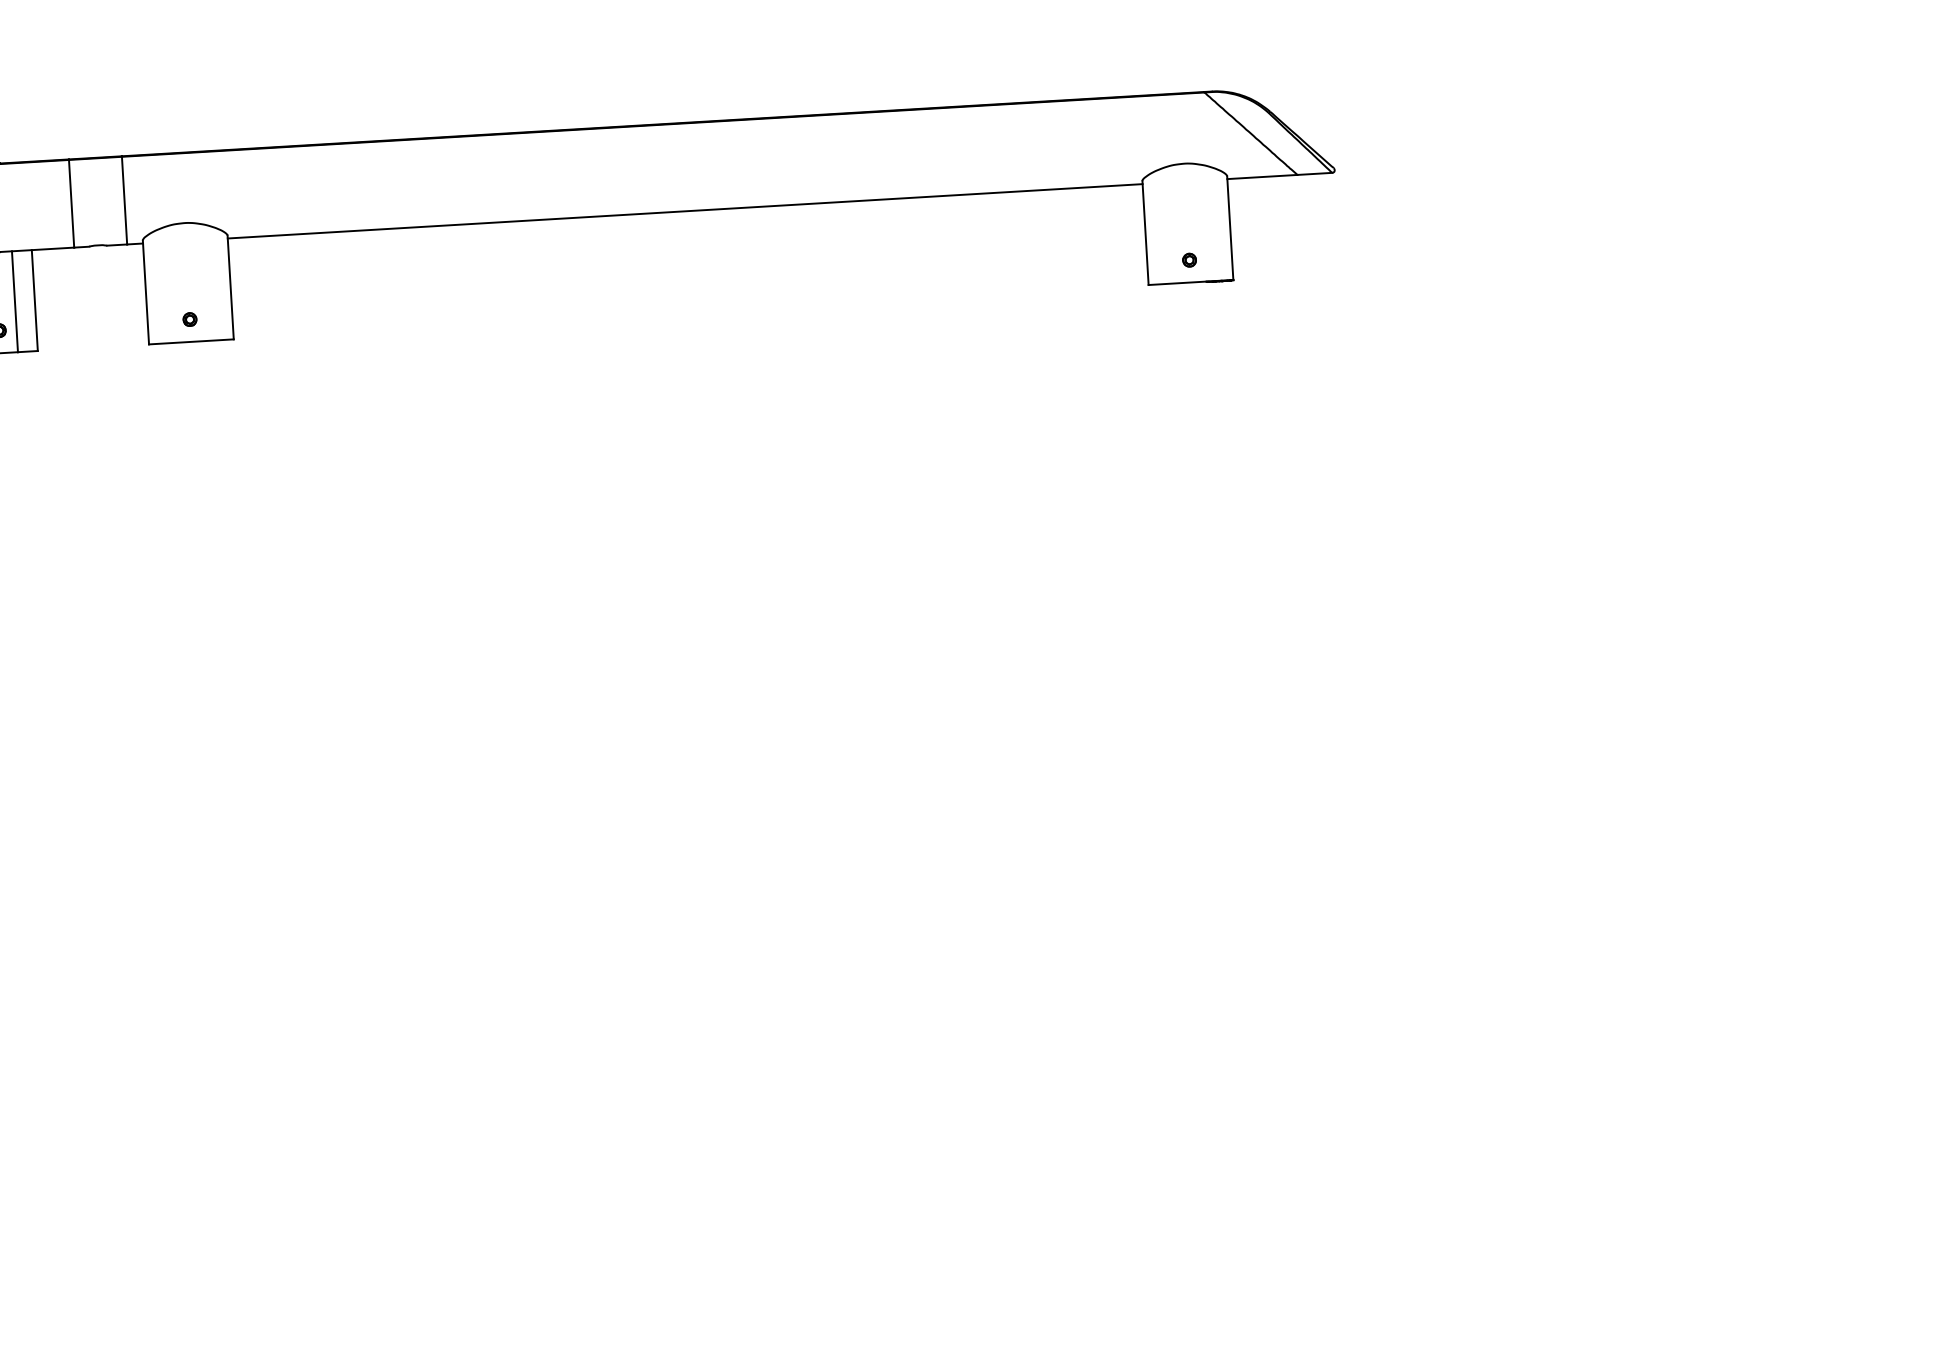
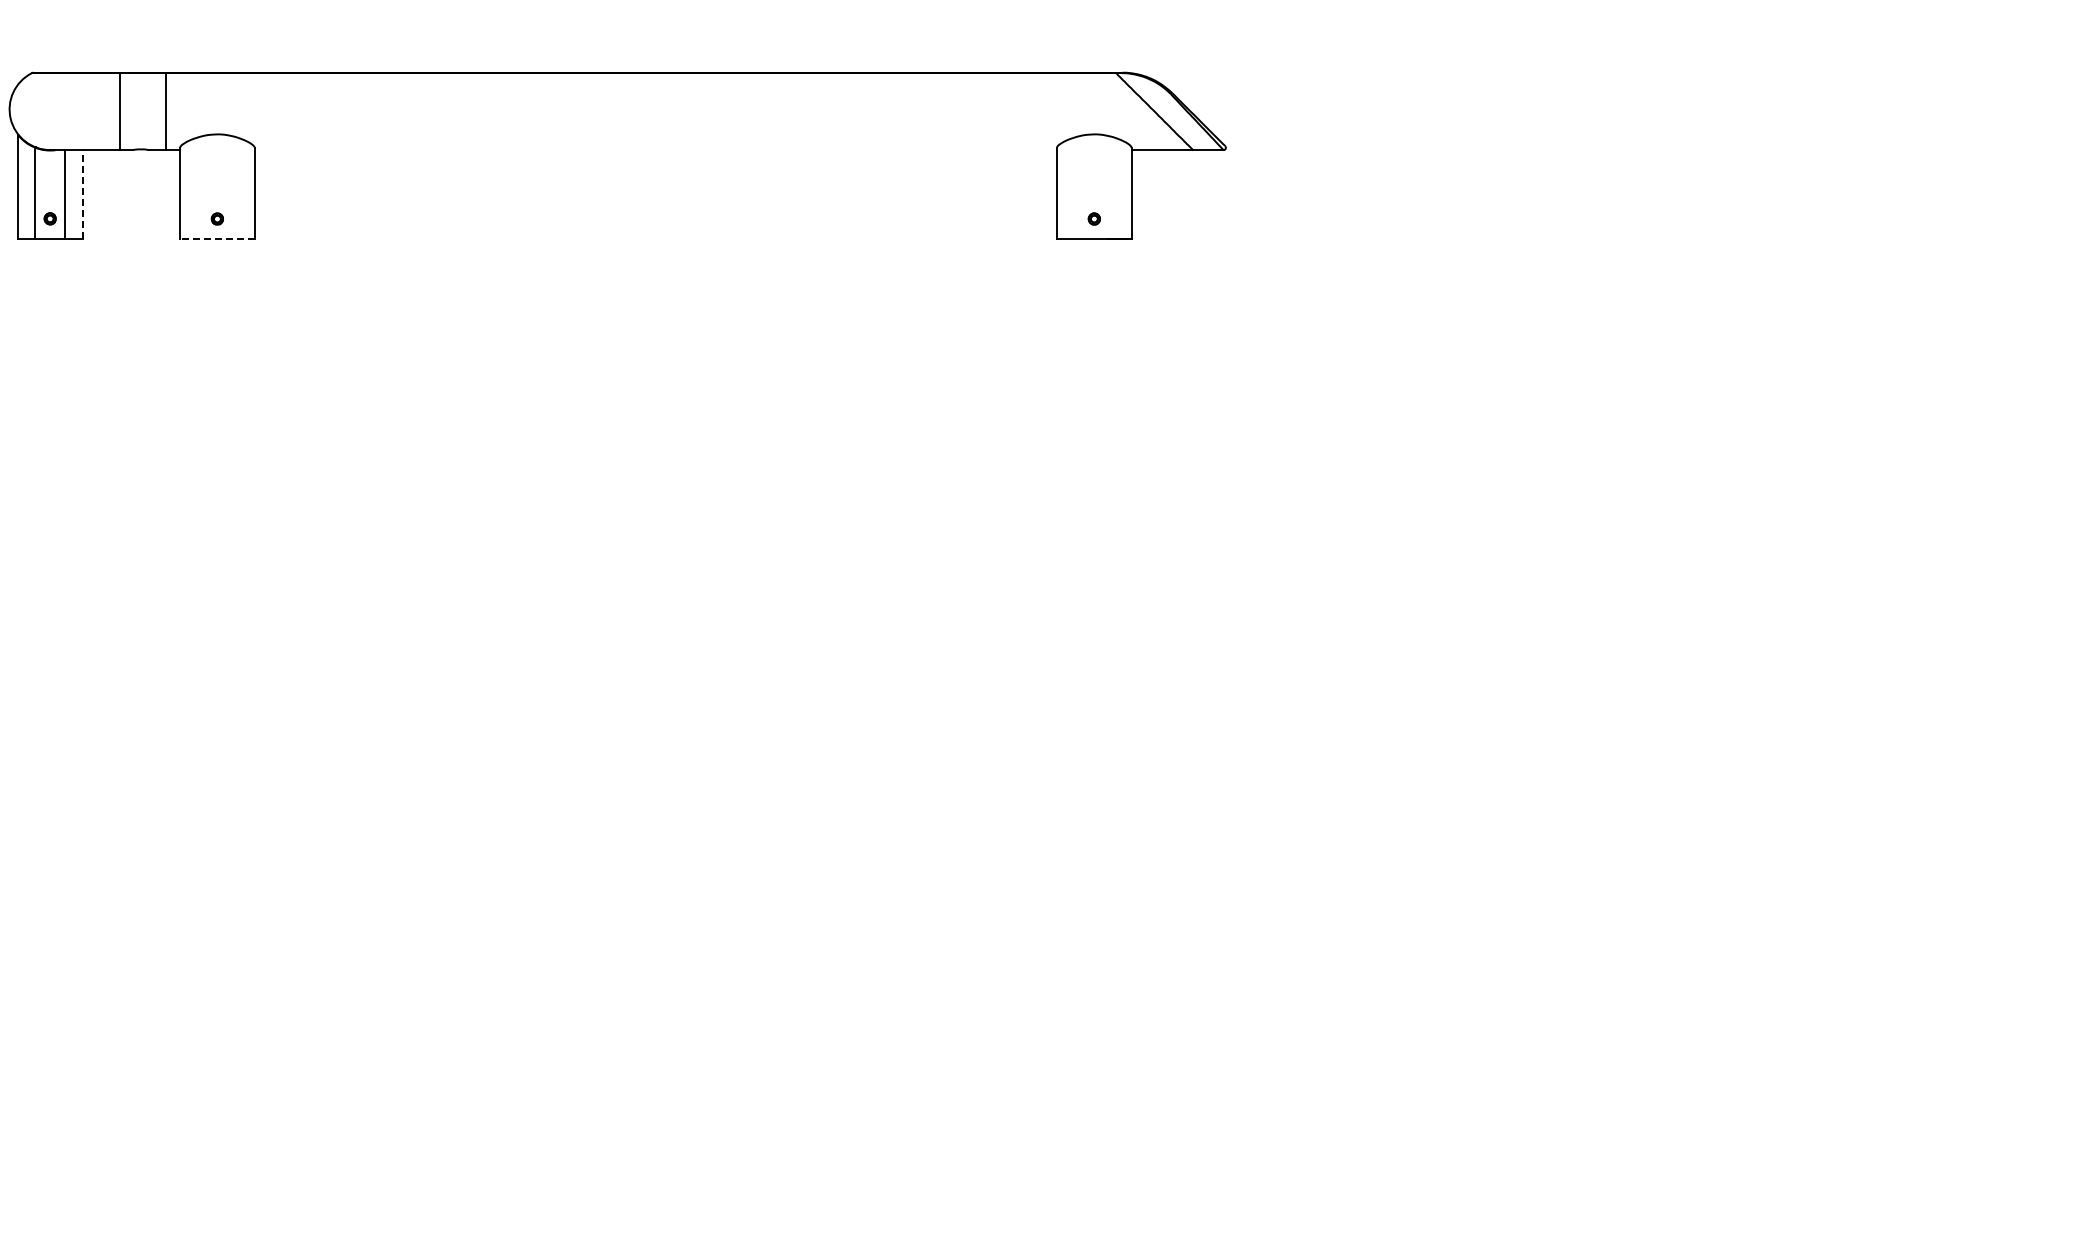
line: (684, 211) -> (655, 150), removed
line: (34, 299) -> (82, 193), solid -> dashed
line: (191, 341) -> (217, 238), solid -> dashed

